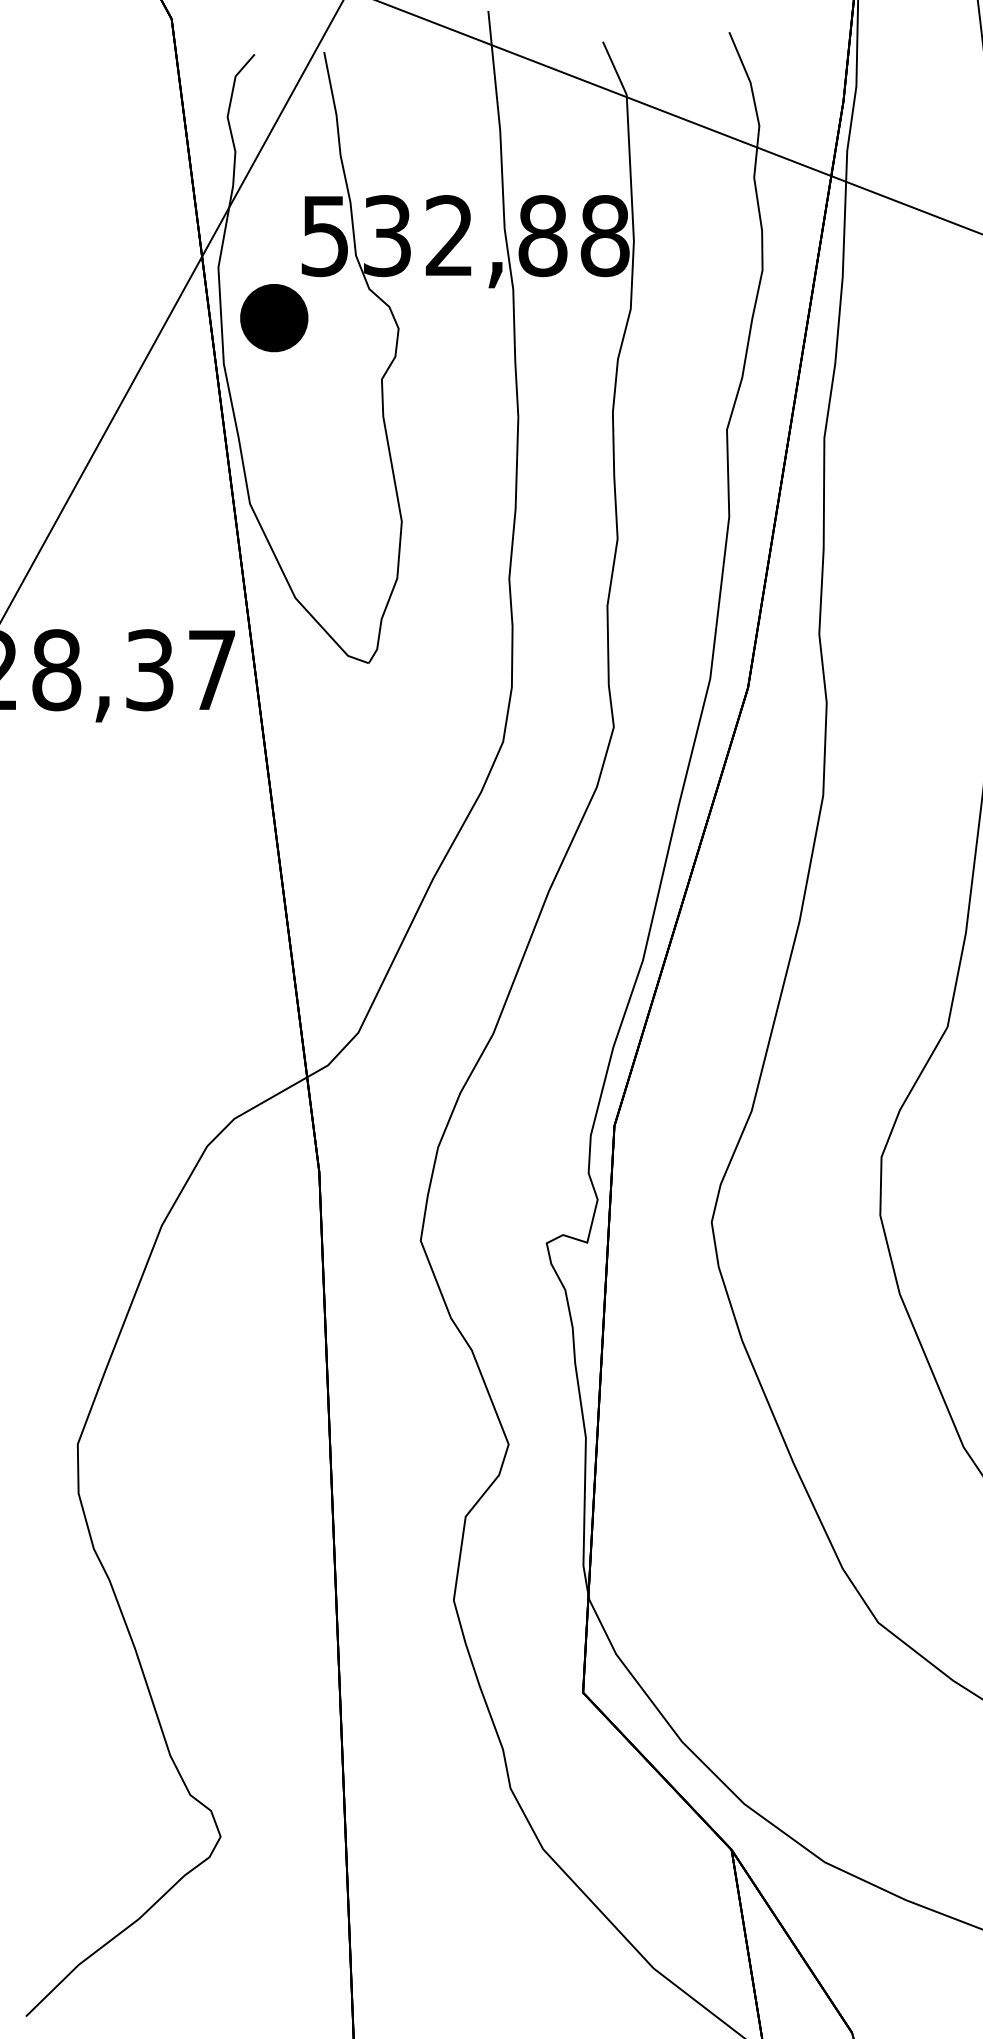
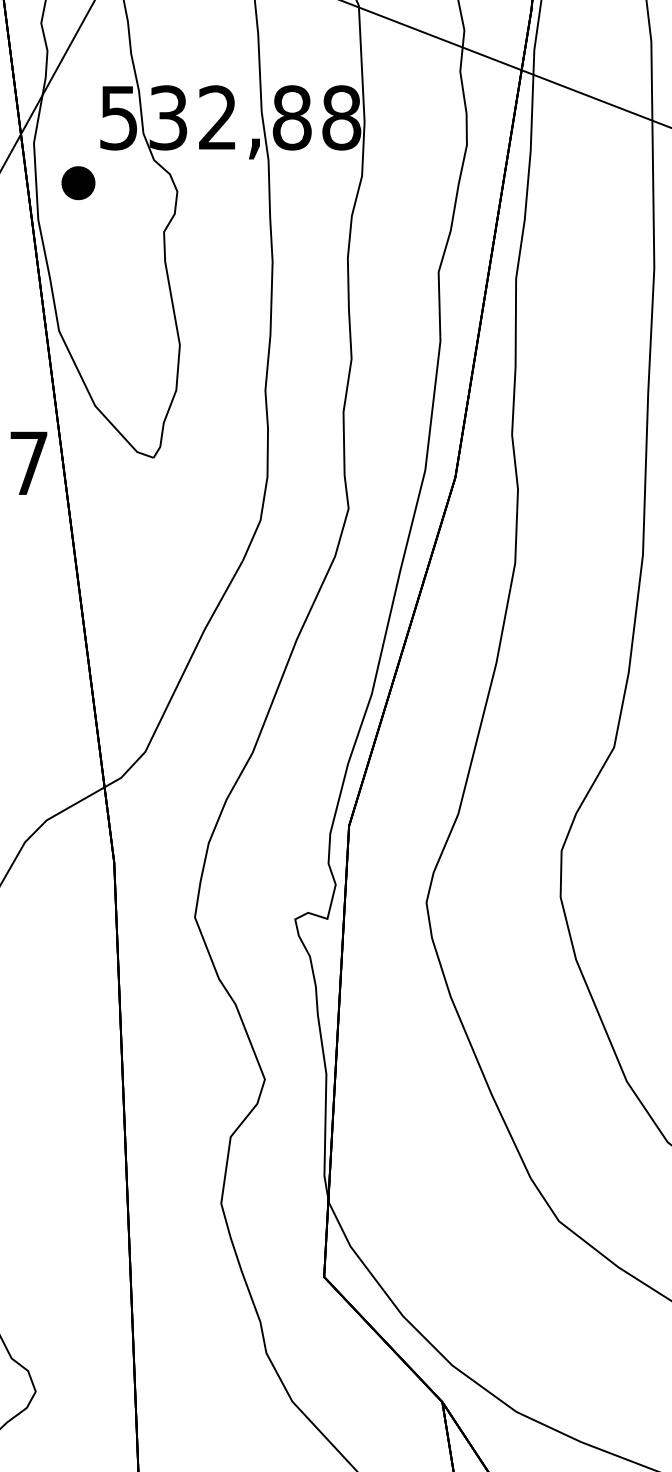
part: (274, 317) -> (78, 182), size x0.62

